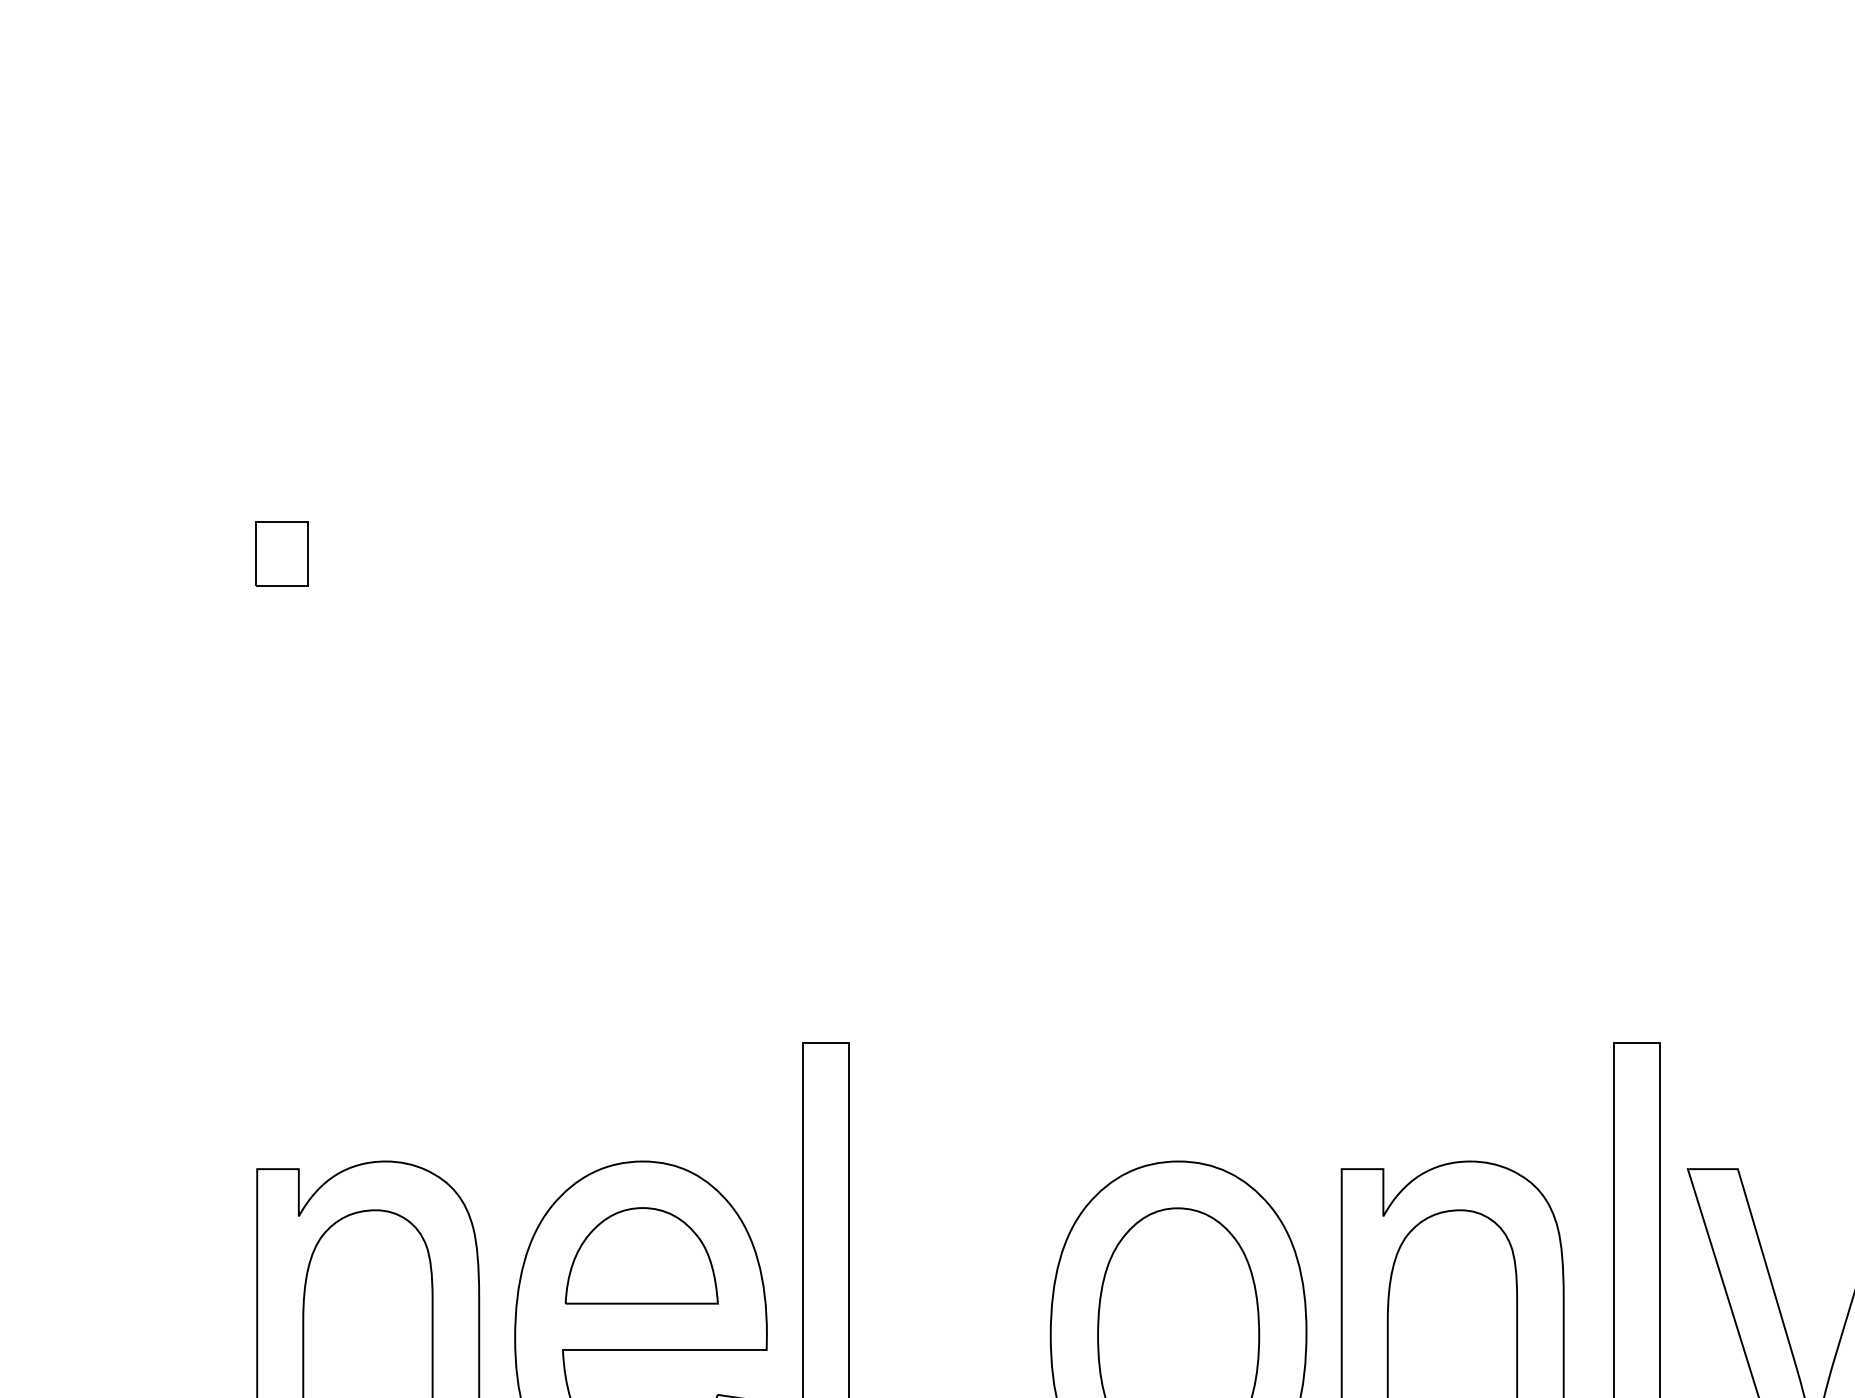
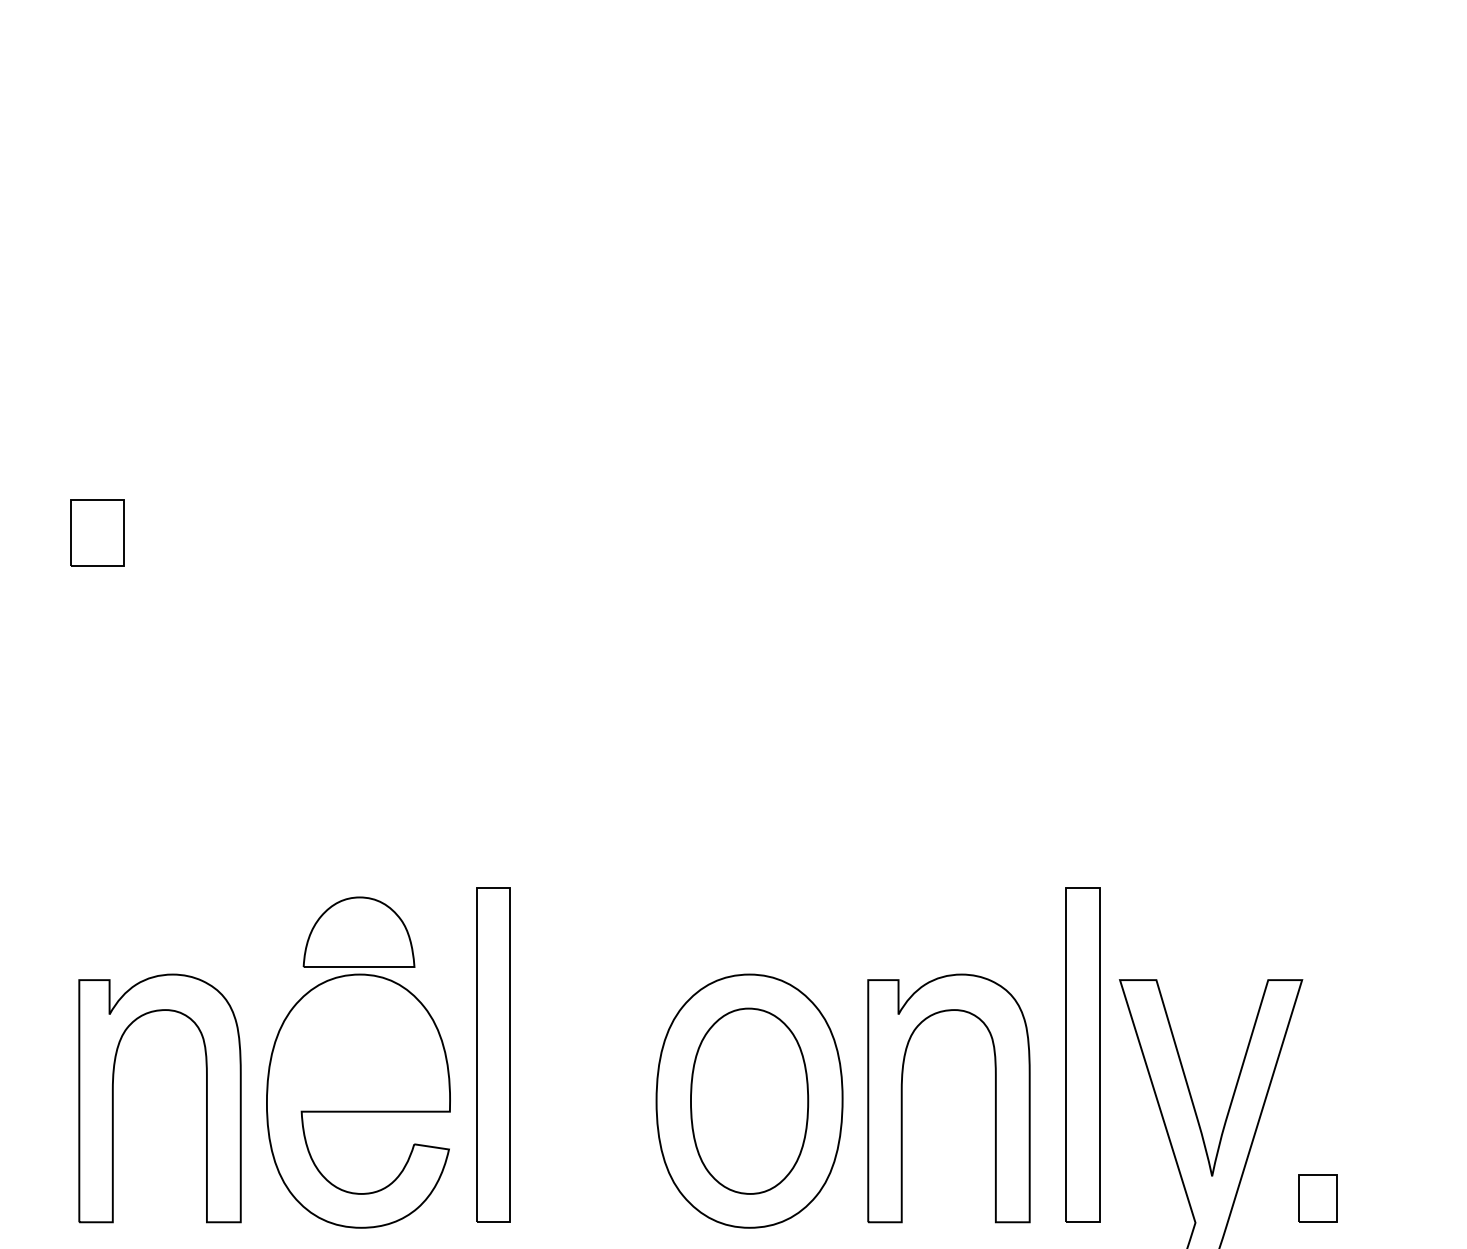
part: (282, 553) -> (97, 532), size x1.4
part: (640, 1254) -> (358, 931), moved

